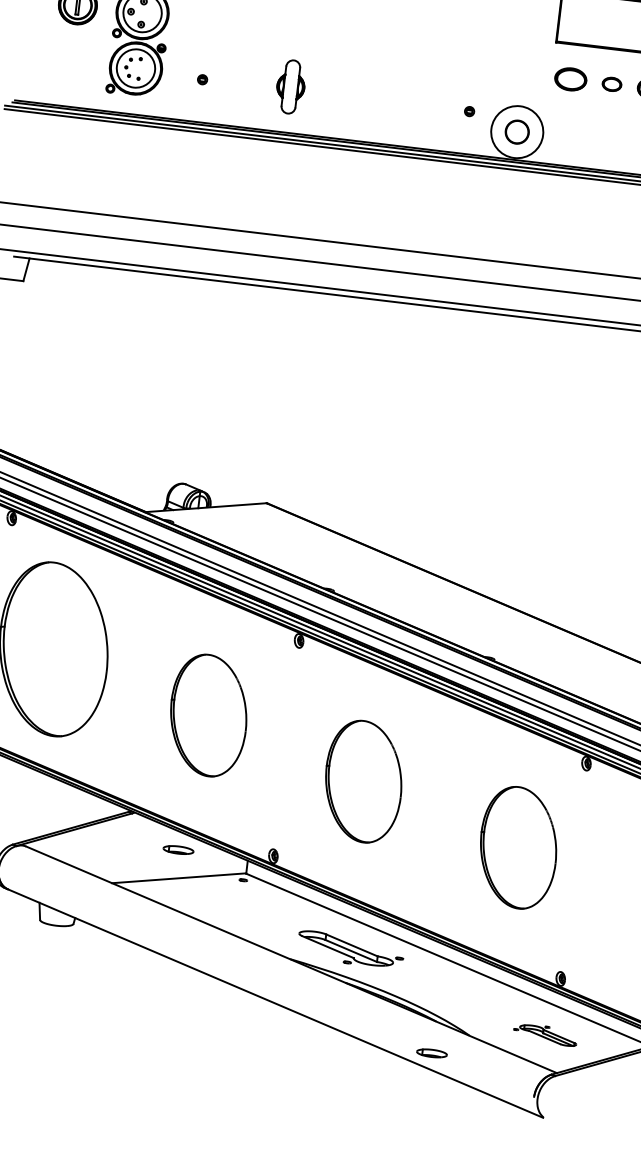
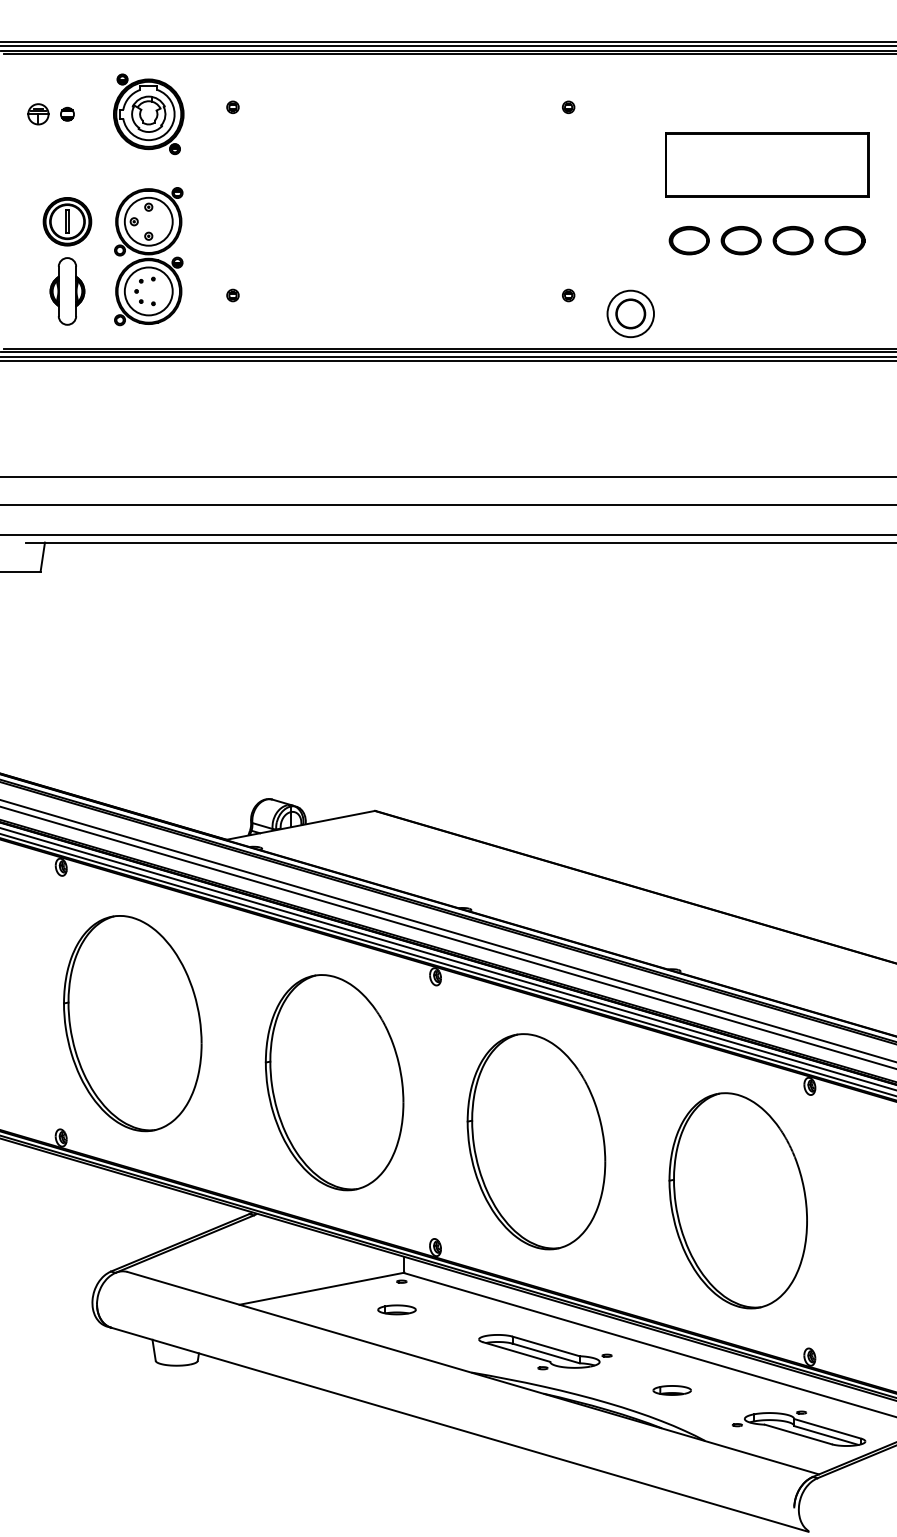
part: (611, 84) -> (740, 240), size x1.67
part: (290, 87) -> (67, 291), moved
circle: (517, 131) -> (630, 313), size x0.71
part: (208, 715) -> (334, 1082), size x1.43
part: (363, 781) -> (536, 1141), size x1.43
part: (518, 847) -> (737, 1200), size x1.43
part: (178, 849) -> (396, 1309), moved
part: (544, 1034) -> (798, 1428), size x1.67
part: (431, 1053) -> (671, 1390), moved

